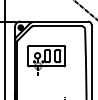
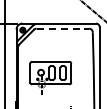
line: (58, 26) -> (63, 28), solid -> dashed
part: (46, 60) -> (50, 77), moved

